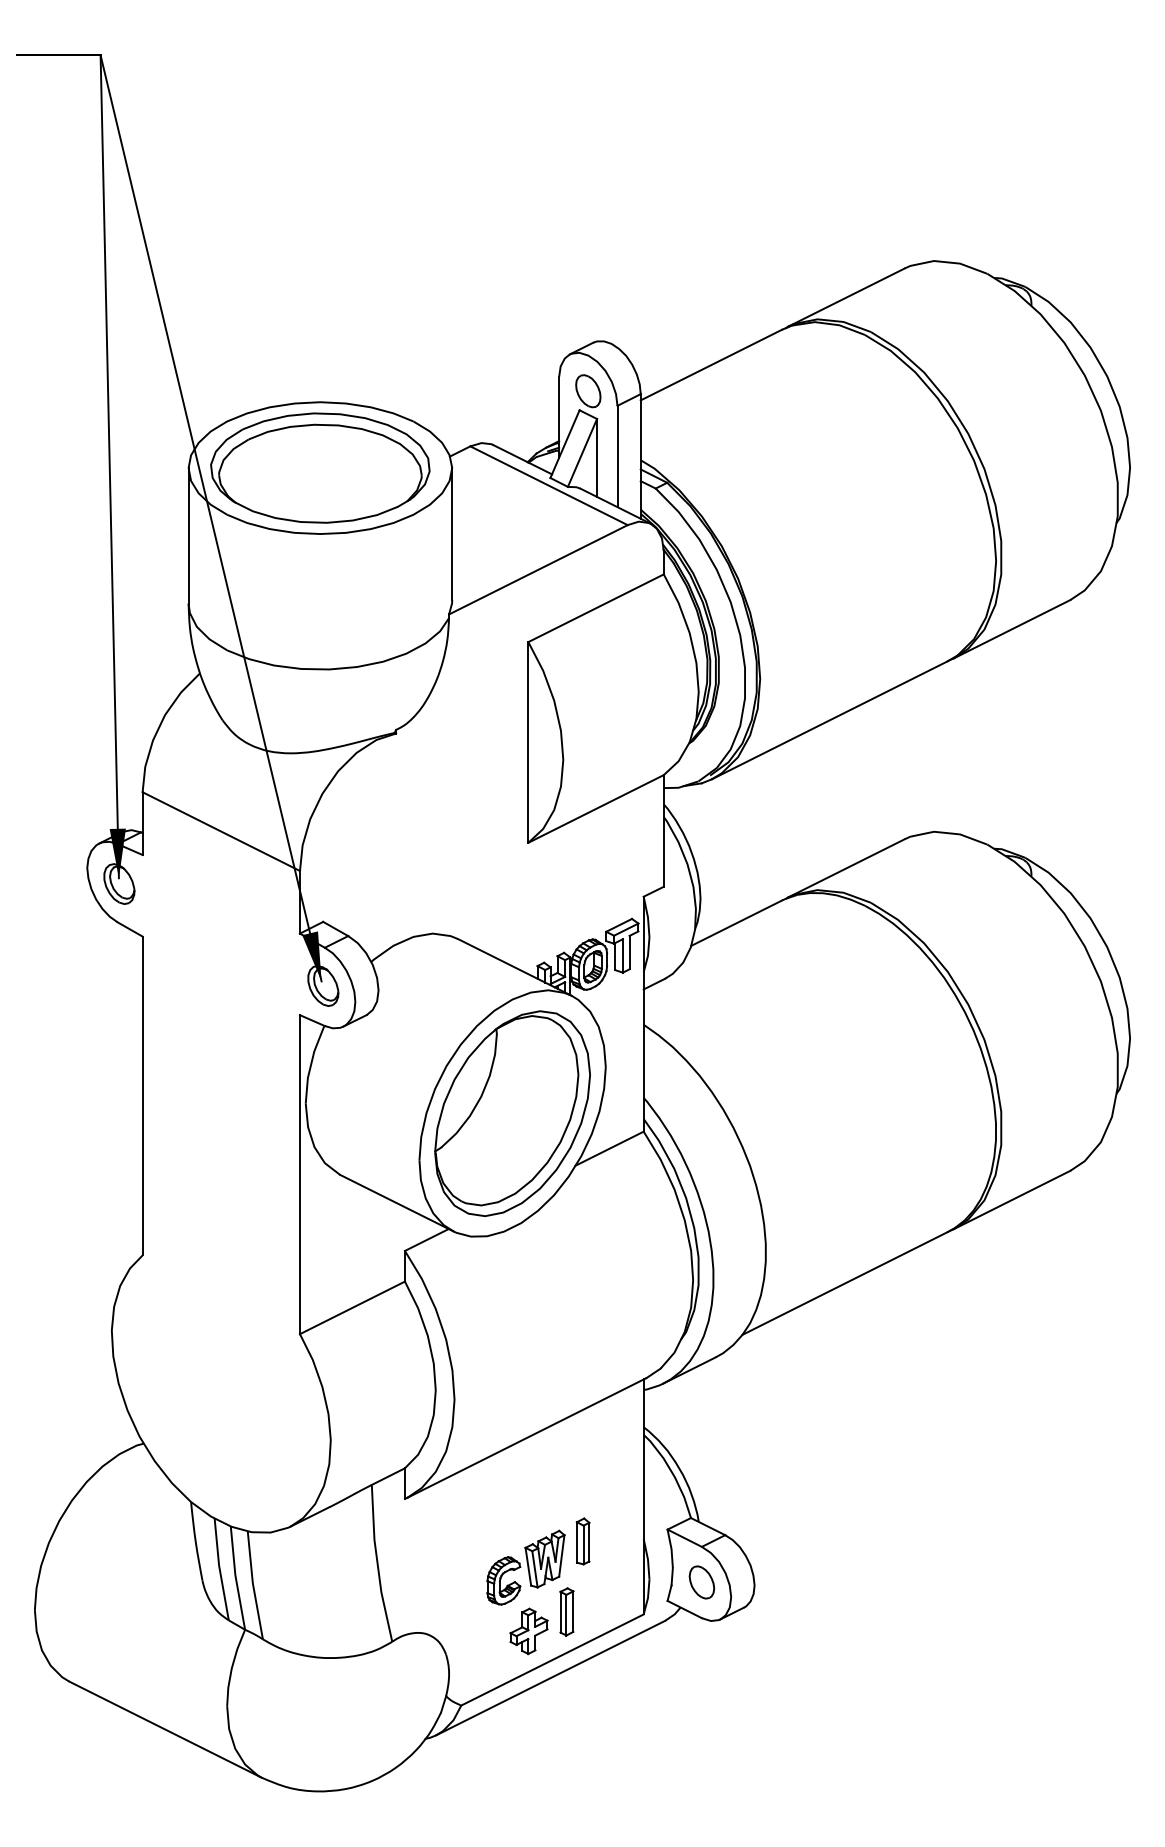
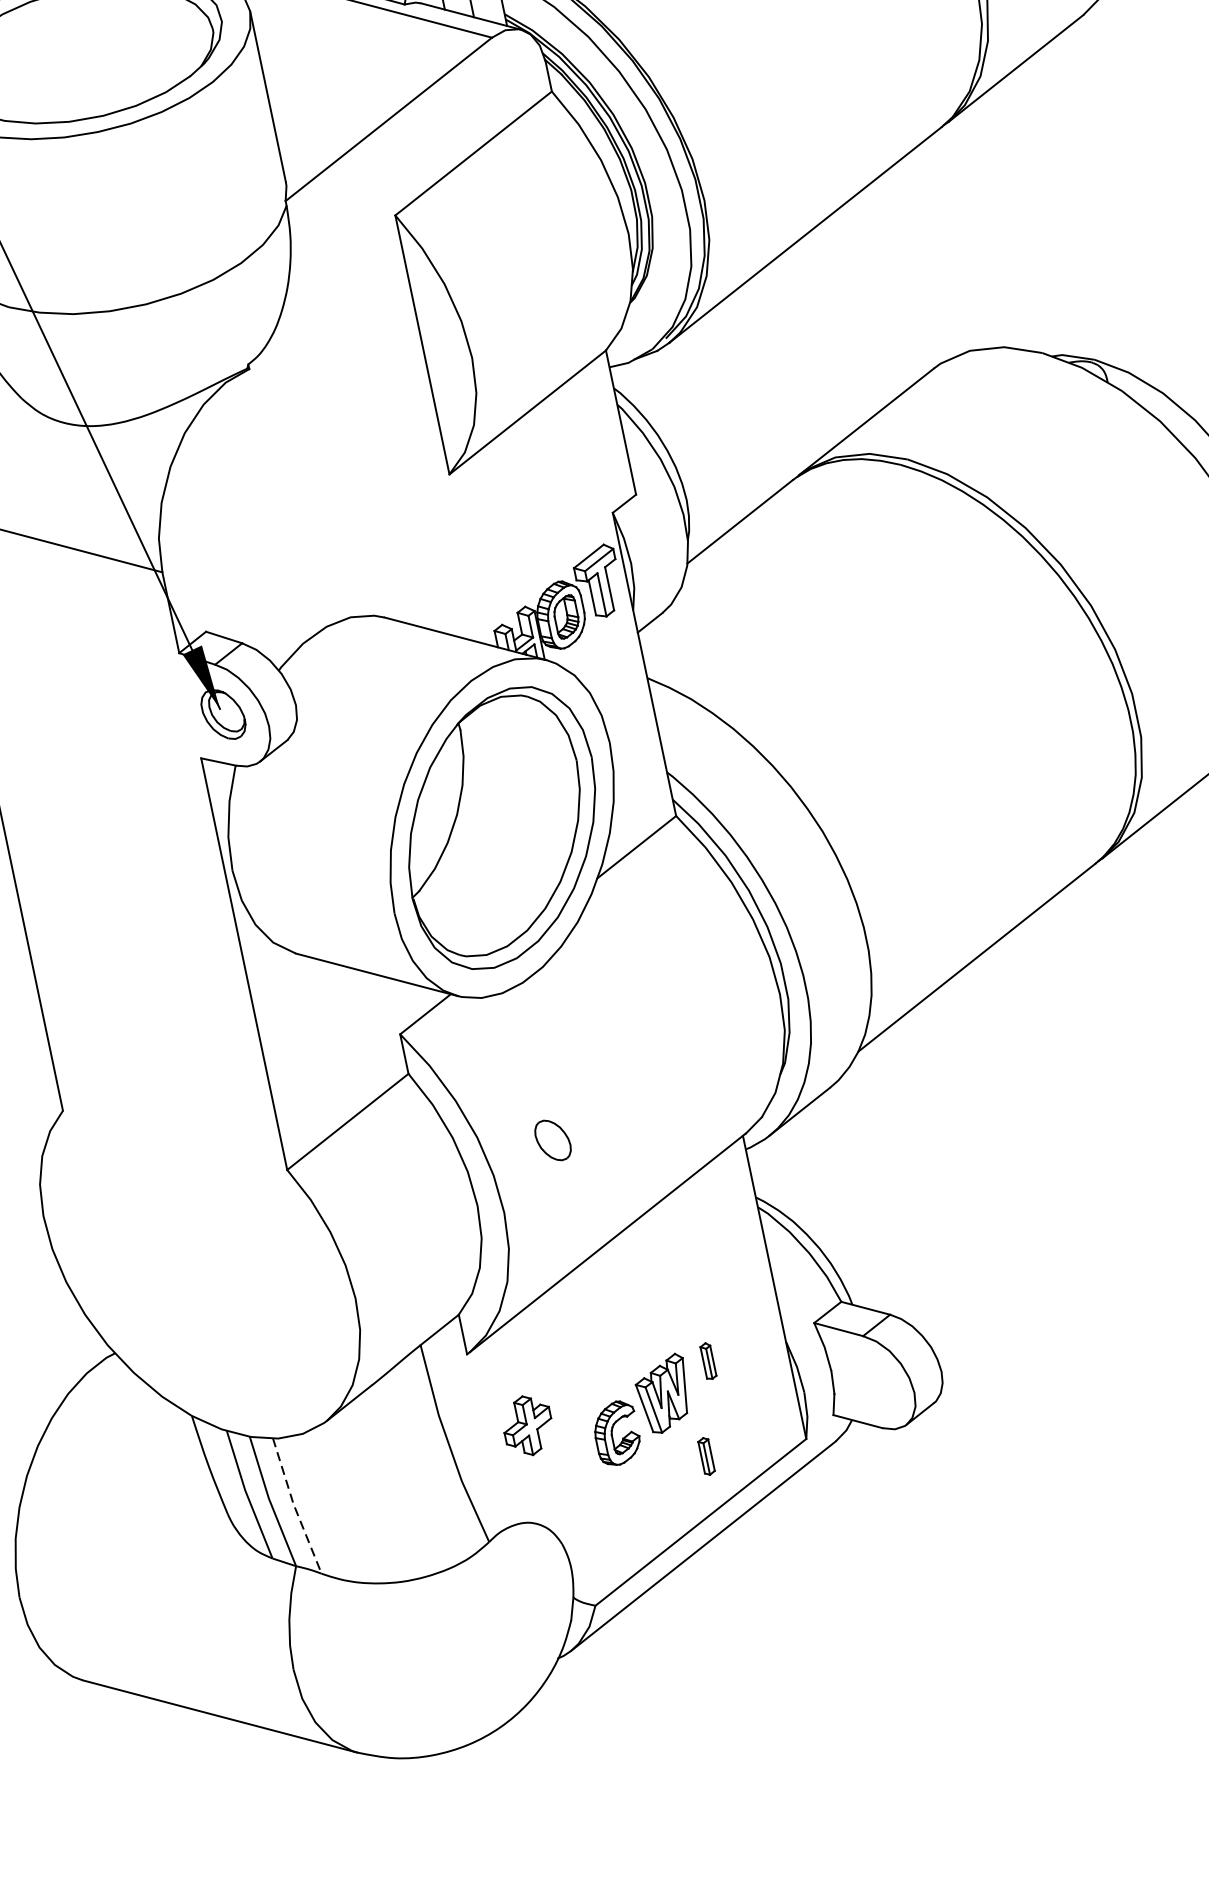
part: (582, 1541) -> (707, 1361), size x0.6
part: (701, 1582) -> (552, 1140), moved
line: (253, 1585) -> (294, 1506), solid -> dashed
part: (566, 1611) -> (705, 1456), size x0.6
part: (528, 1631) -> (527, 1425), moved

